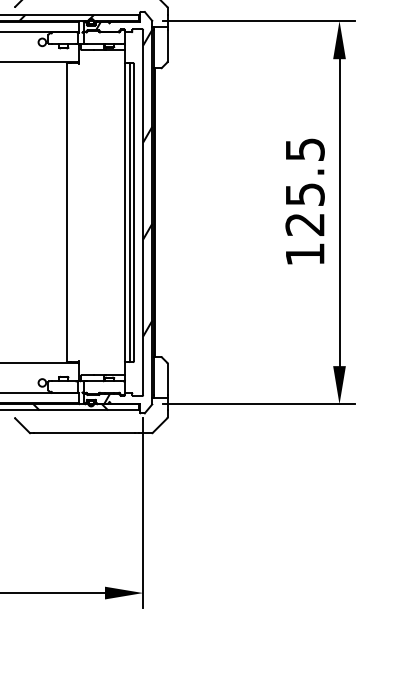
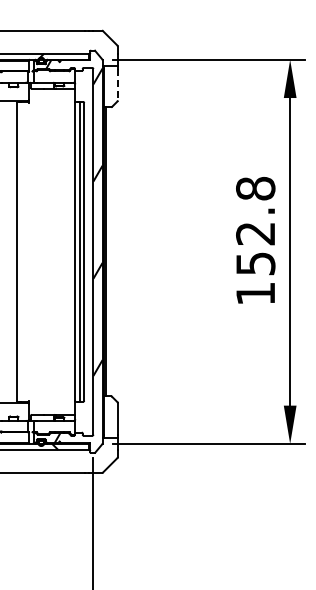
line: (167, 45) -> (117, 84), solid -> dashed
text: (304, 186) -> (255, 225), 125.5 -> 152.8

